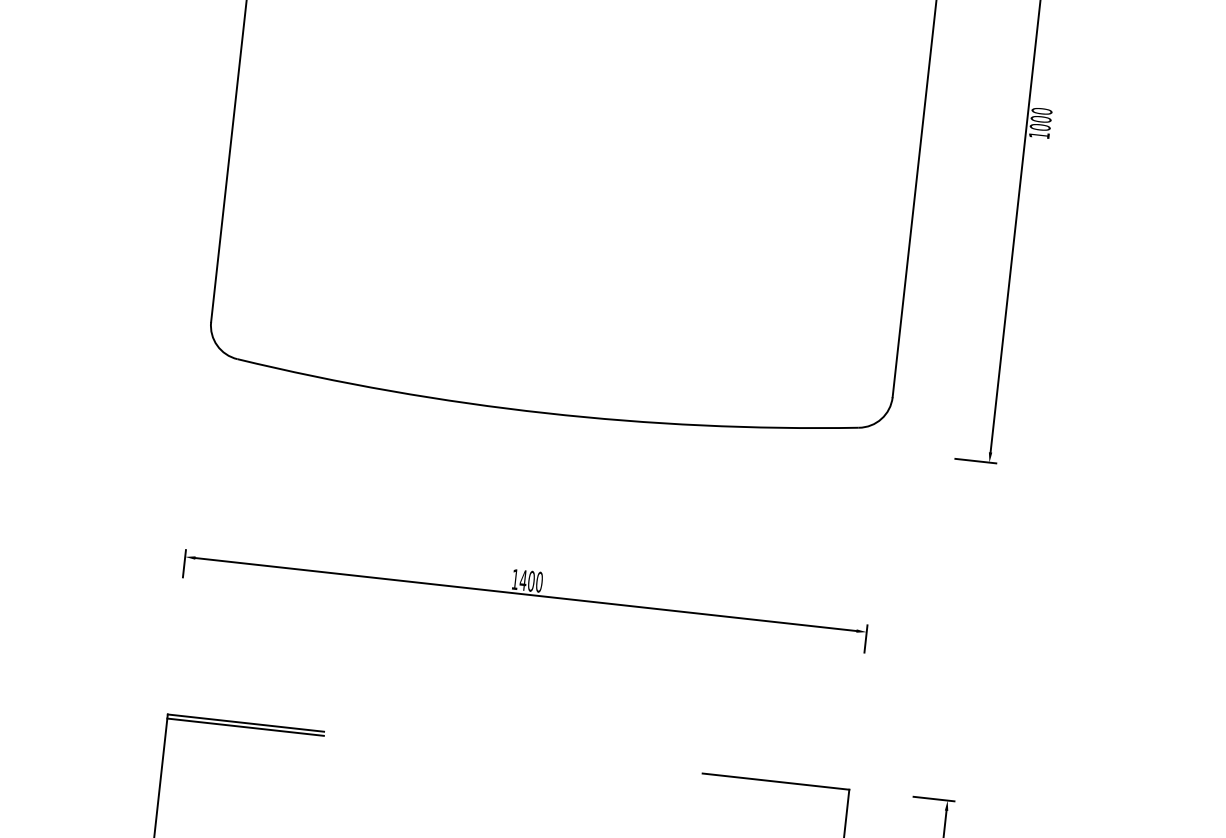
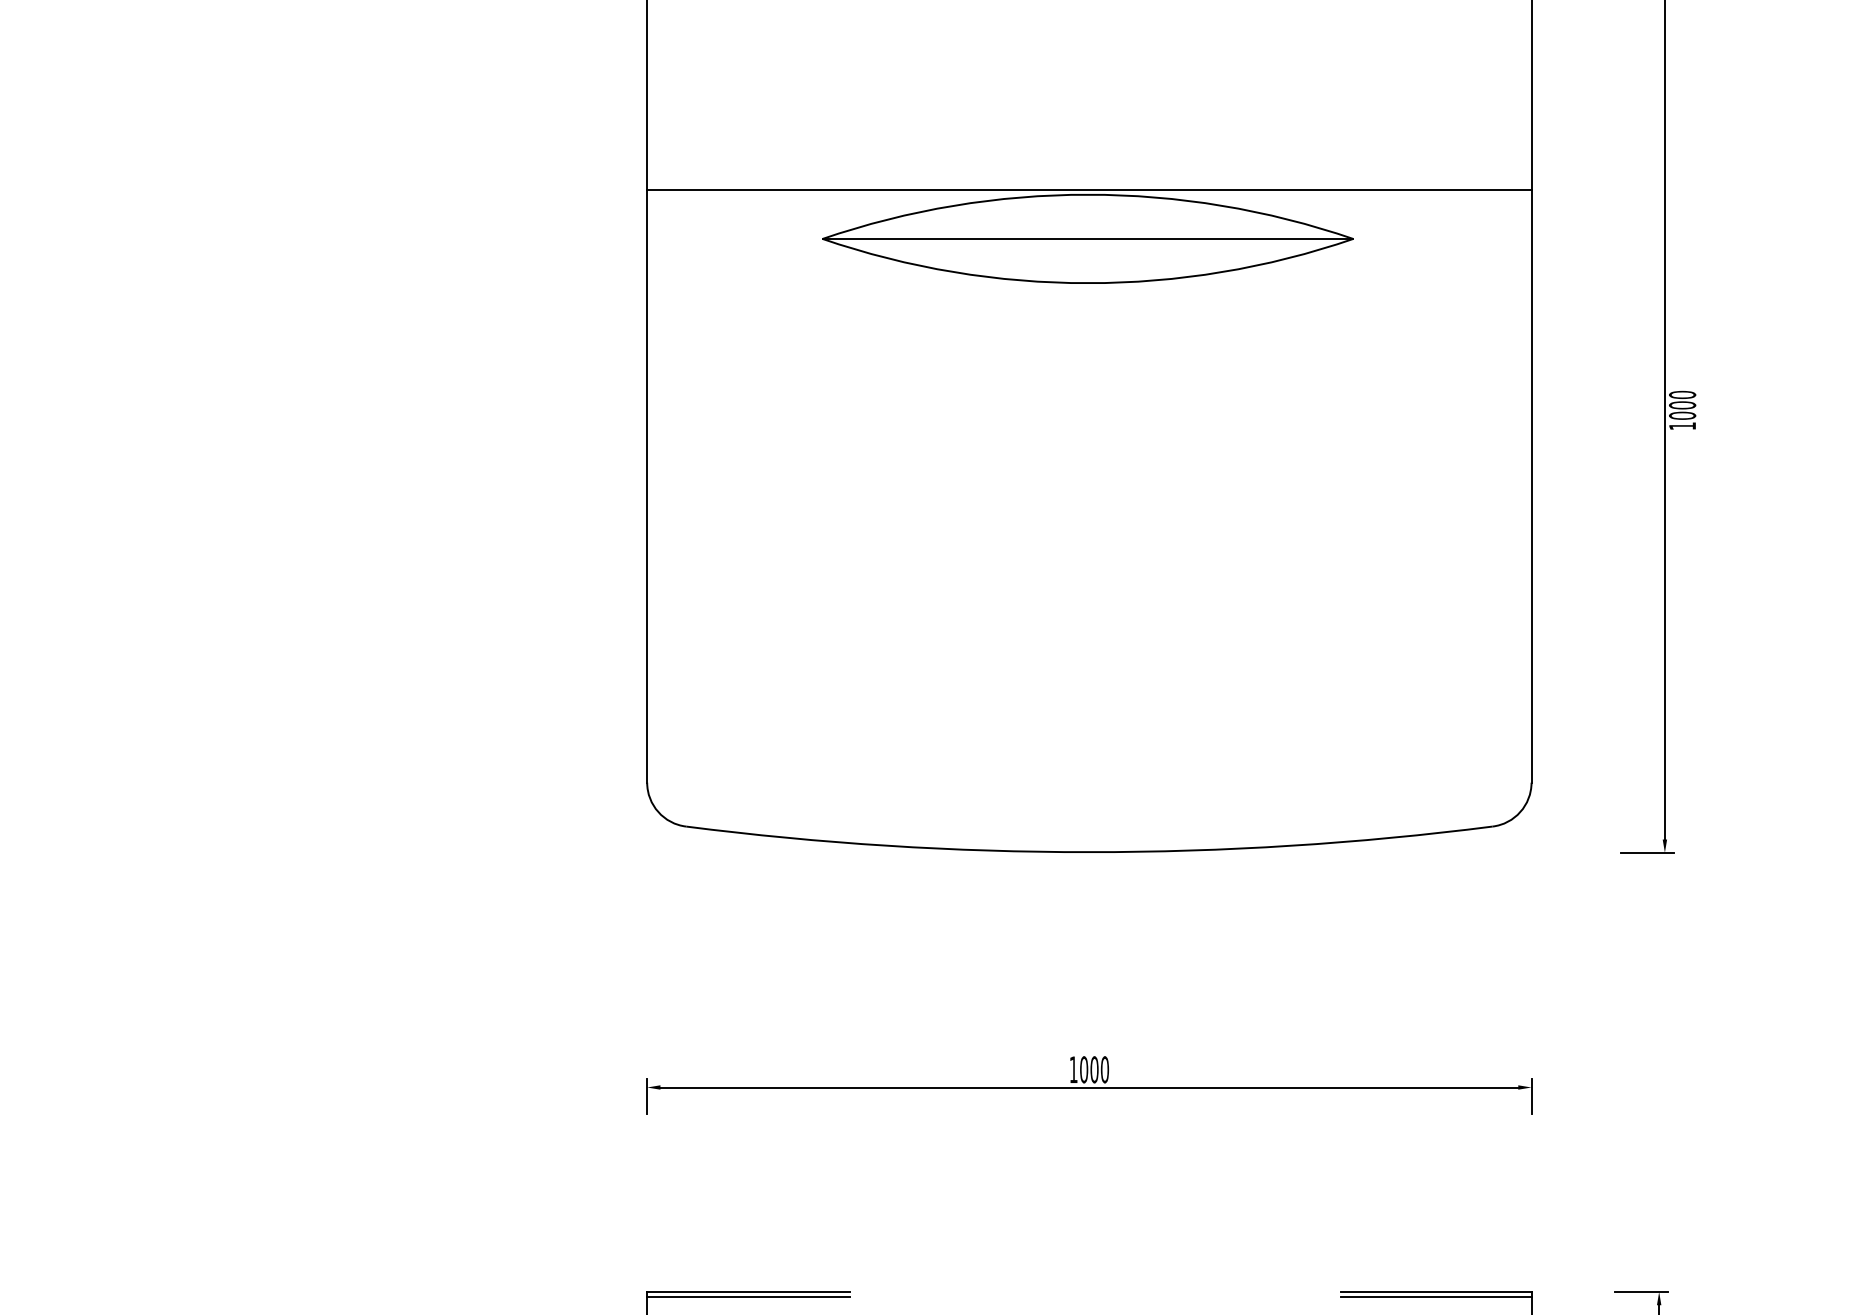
text: (522, 580) -> (1083, 1069), 1400 -> 1000
line: (774, 785) -> (1435, 1297), added

